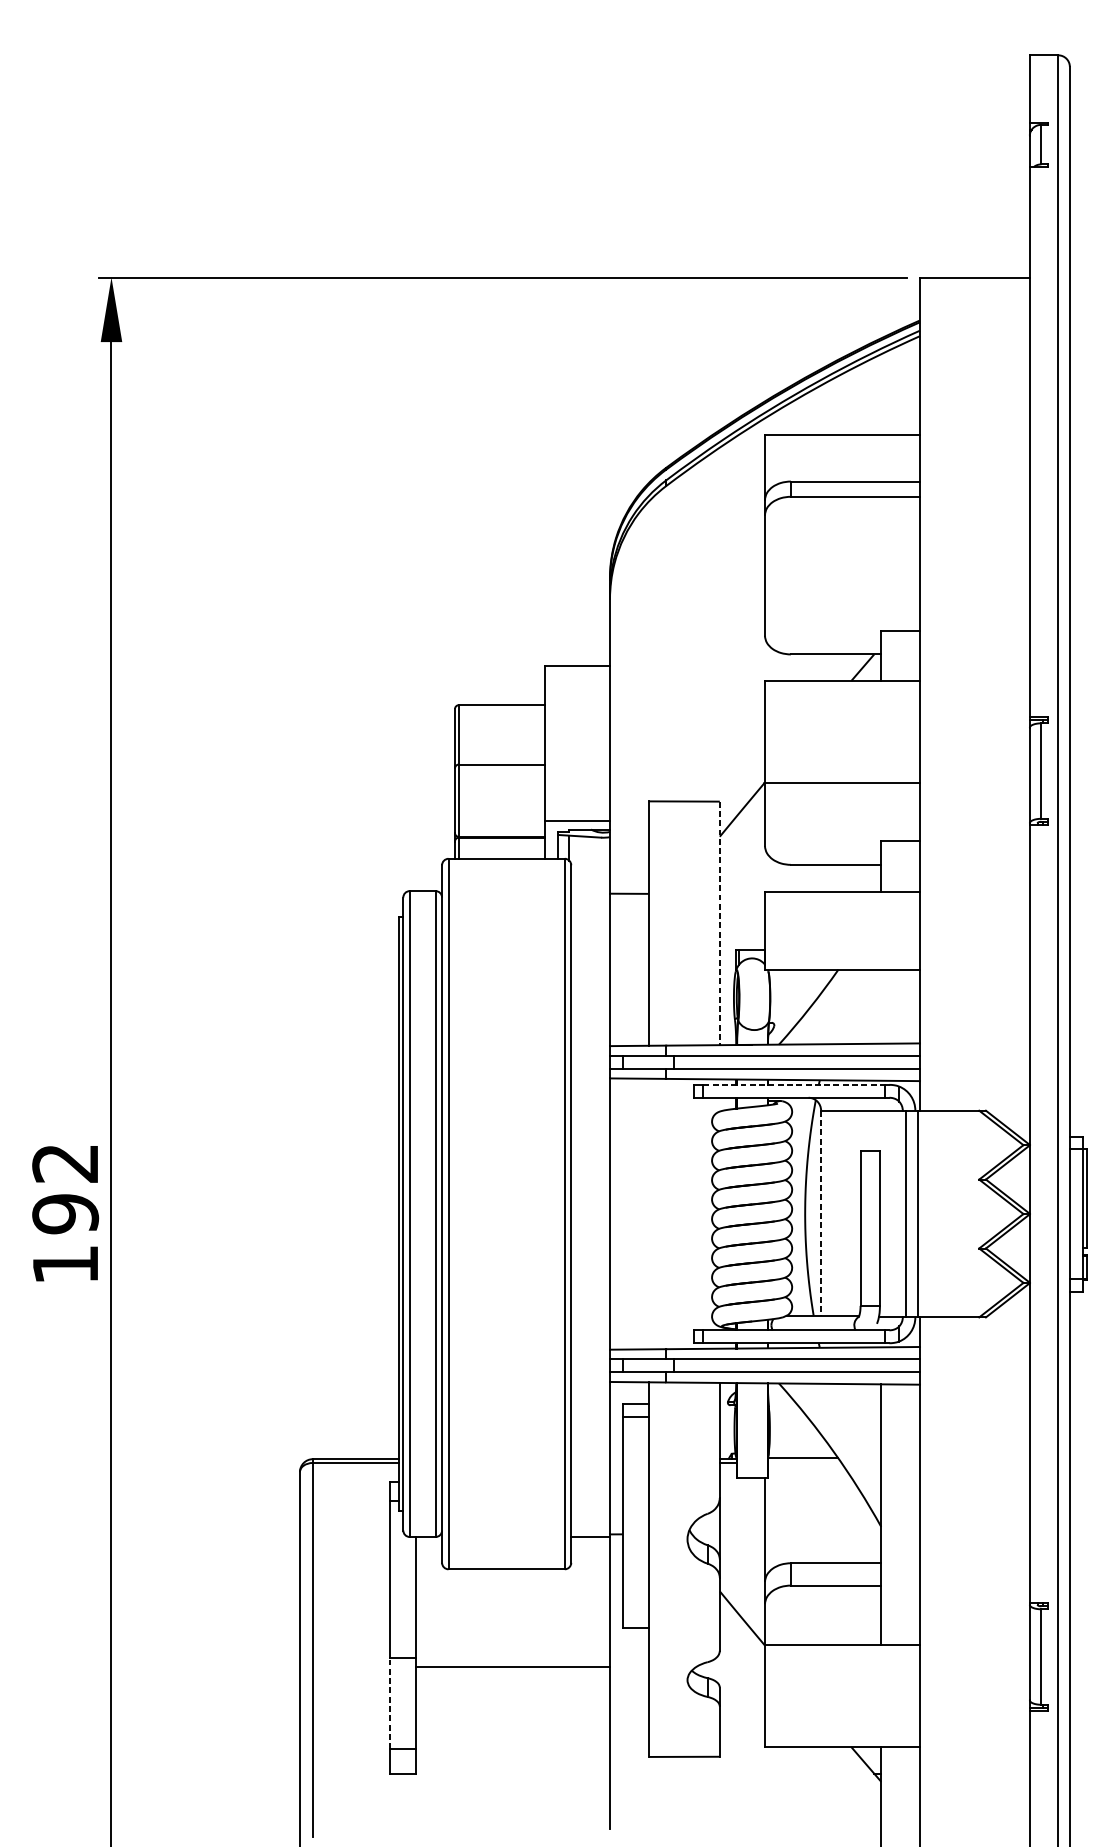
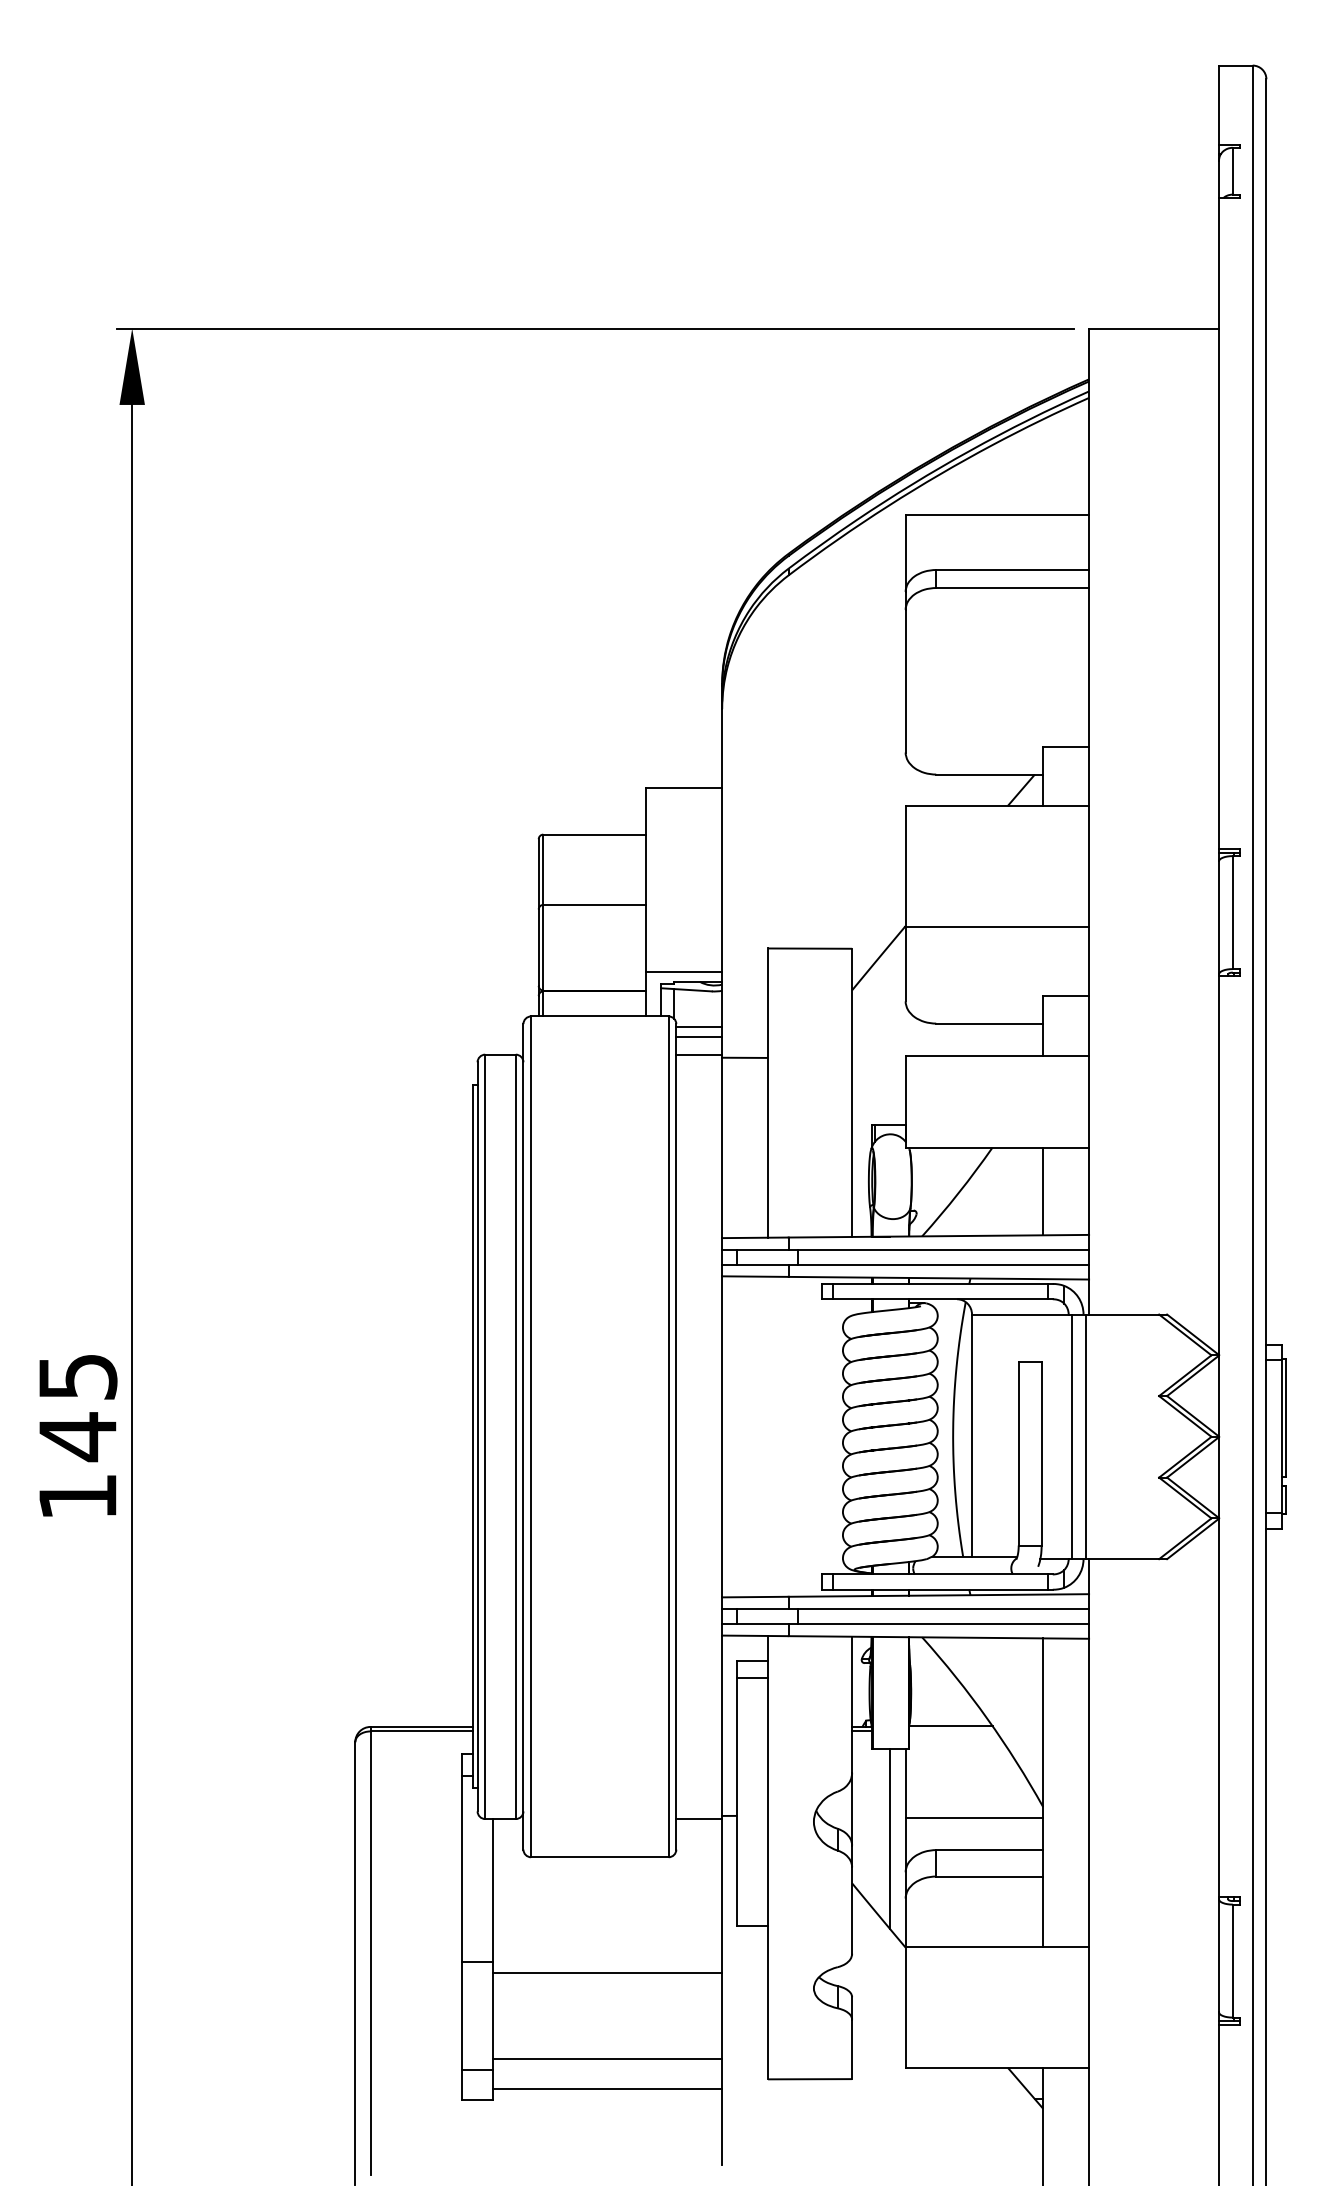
line: (590, 868) -> (699, 1027), added
line: (590, 875) -> (699, 1036), added
line: (590, 890) -> (699, 1054), added
line: (720, 923) -> (852, 1093), dashed -> solid
line: (881, 1006) -> (1043, 1191), added
line: (794, 1084) -> (940, 1283), dashed -> solid
text: (65, 1190) -> (77, 1408), 192 -> 145
line: (821, 1213) -> (972, 1436), dashed -> solid
line: (823, 1535) -> (974, 1817), added
line: (752, 1553) -> (890, 1838), added
line: (390, 1703) -> (462, 2015), dashed -> solid
line: (513, 1740) -> (607, 2059), added
line: (513, 1765) -> (607, 2089), added

